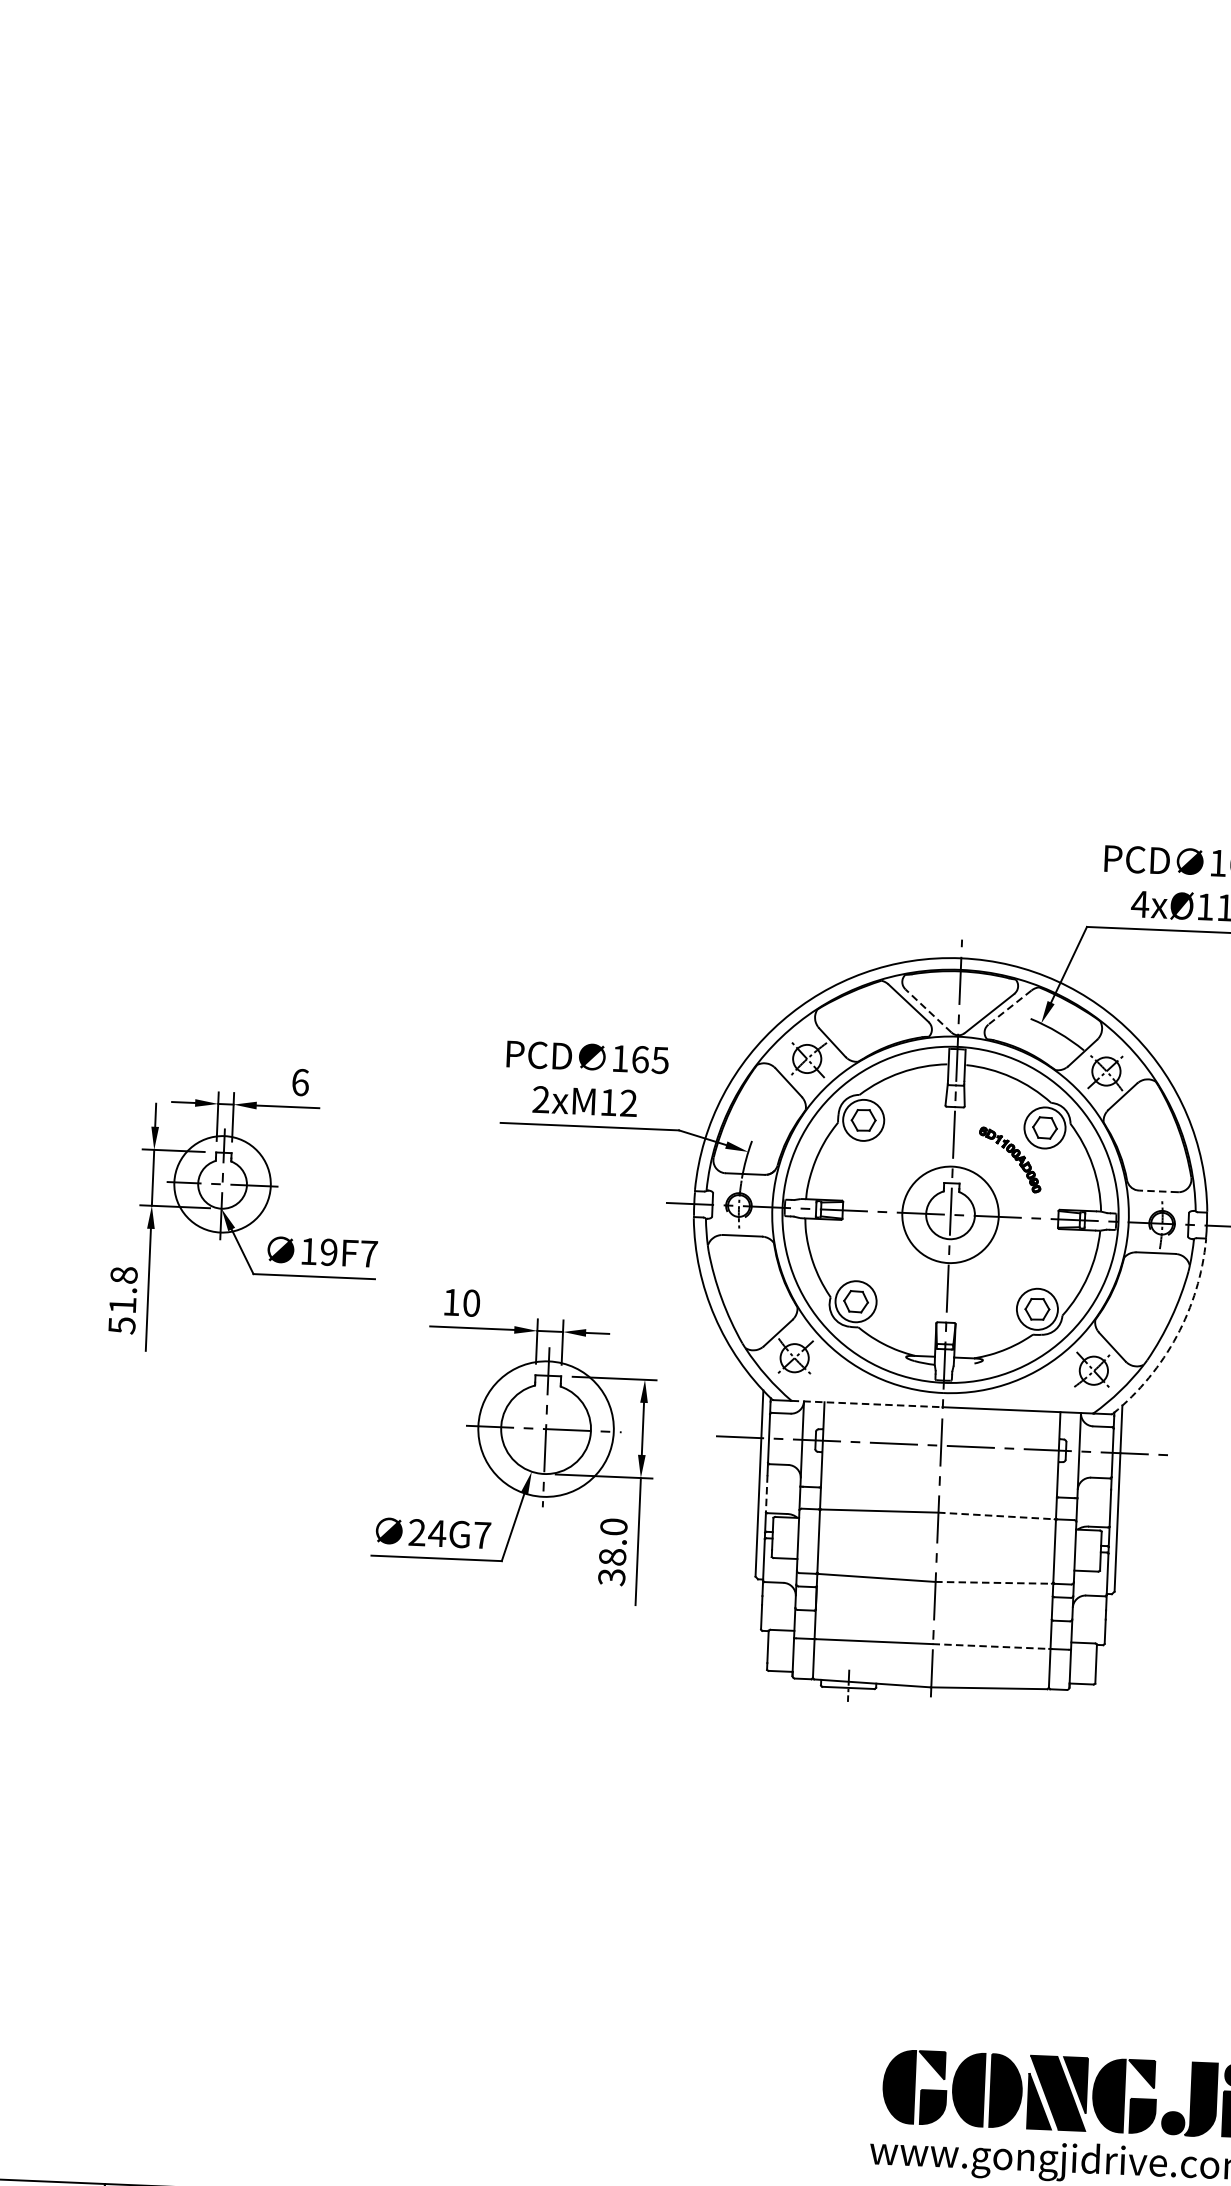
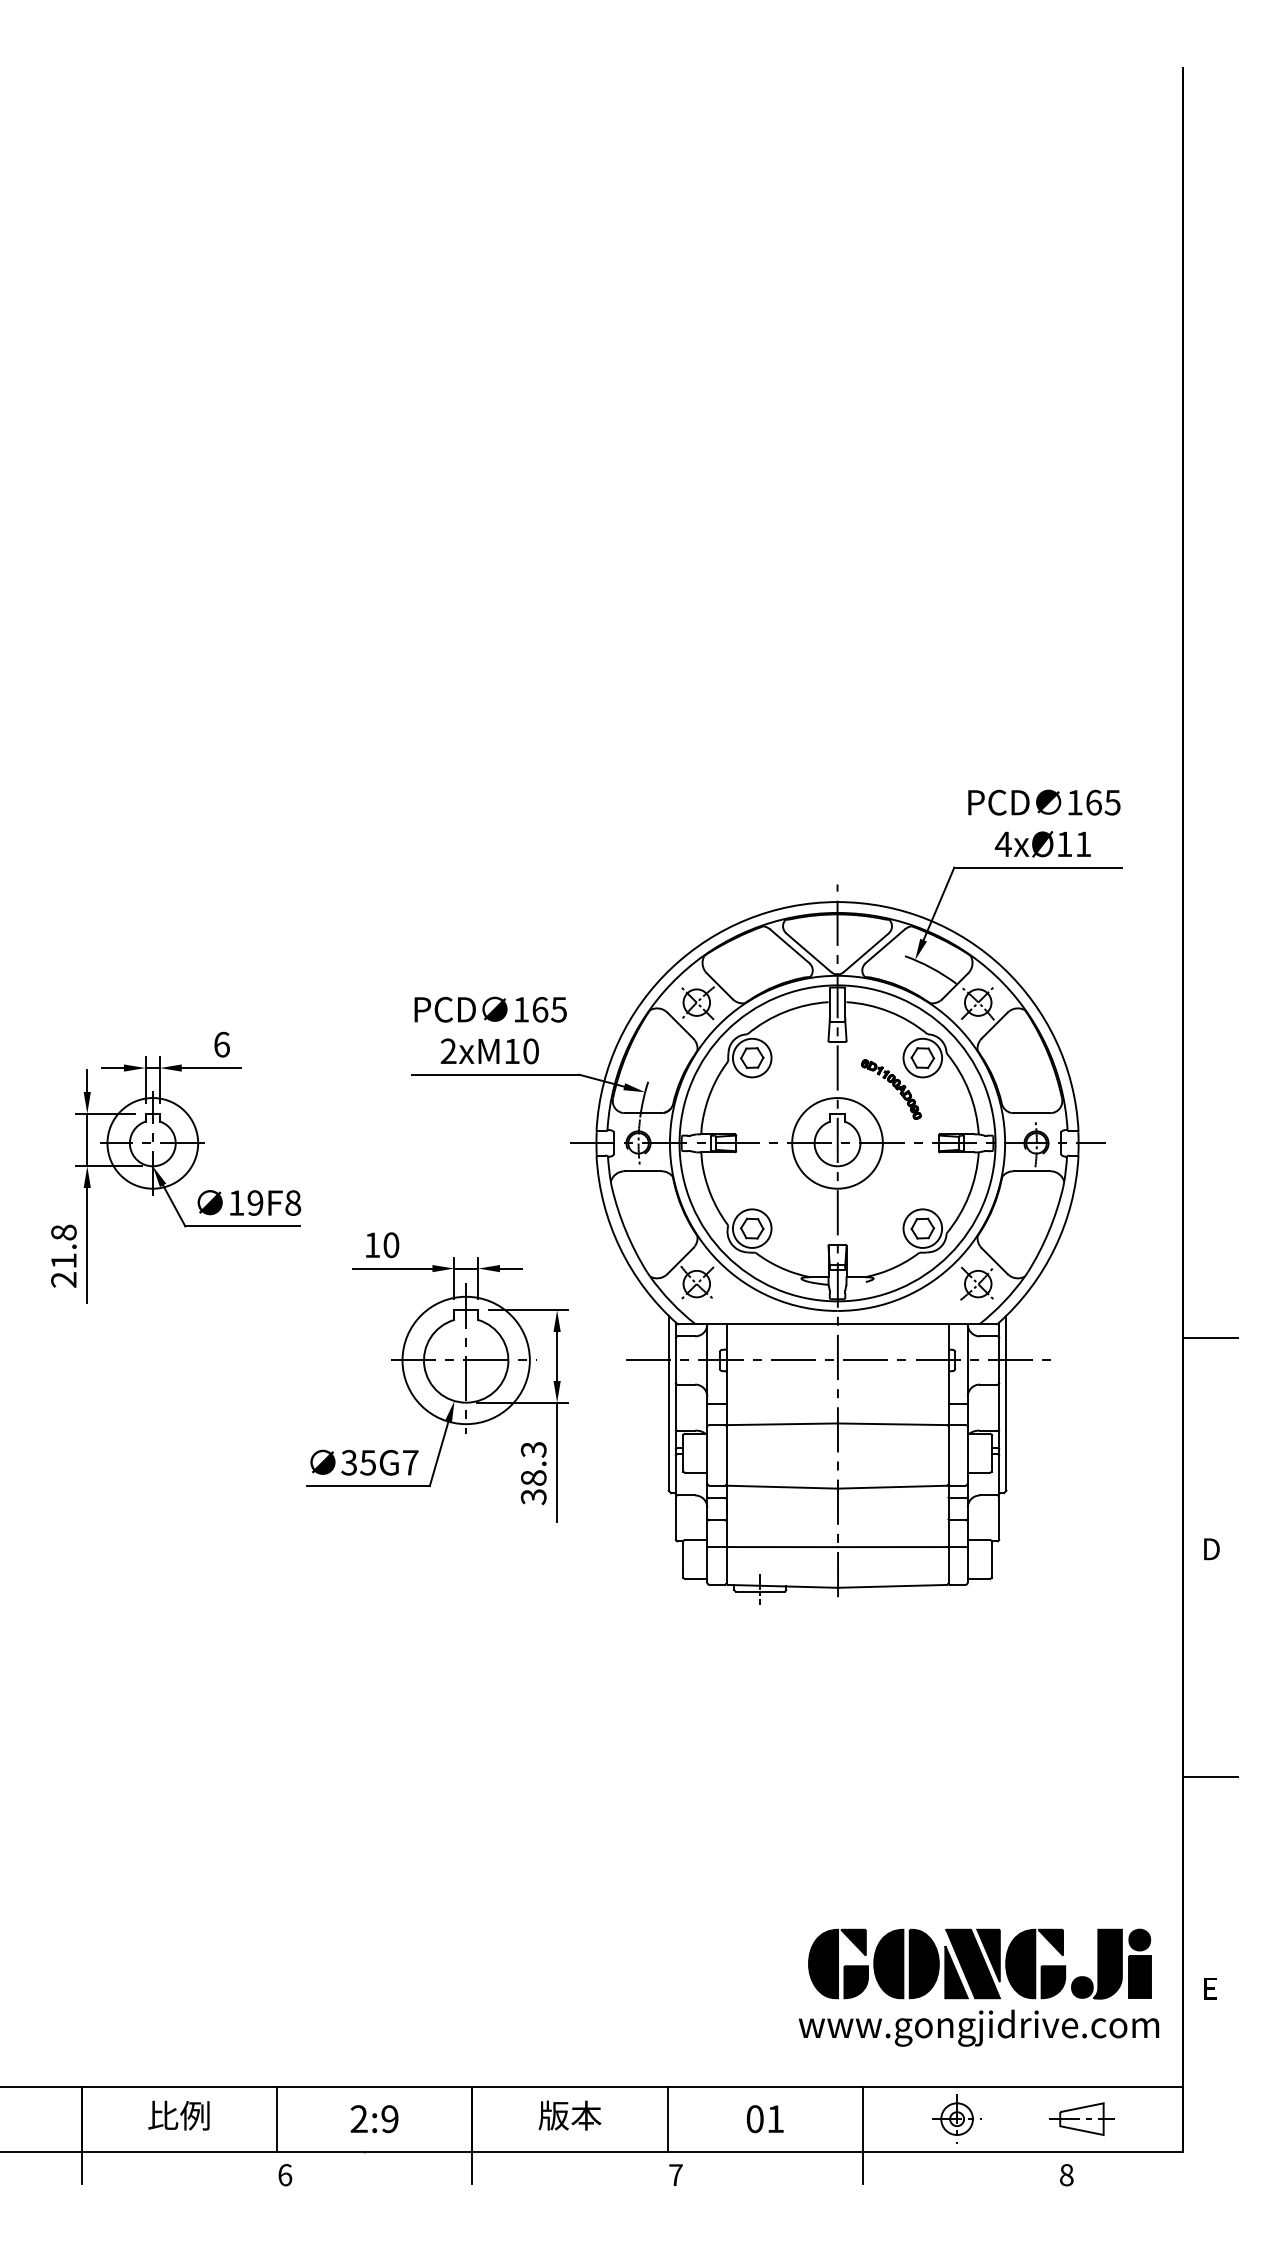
line: (1010, 1007) -> (885, 946), dashed -> solid
line: (928, 1010) -> (808, 952), dashed -> solid
text: (628, 1103) -> (530, 1051), 2xM12 -> 2xM10
line: (1158, 1191) -> (1031, 1113), dashed -> solid
text: (369, 1253) -> (293, 1202), 19F7 -> 19F8
text: (121, 1326) -> (63, 1280), 51.8 -> 21.8
arc: (1176, 1336) -> (1054, 1248), dashed -> solid
line: (866, 1404) -> (766, 1324), dashed -> solid
line: (766, 1494) -> (675, 1413), dashed -> solid
line: (996, 1516) -> (892, 1424), dashed -> solid
text: (613, 1526) -> (533, 1449), 38.0 -> 38.3
text: (427, 1532) -> (358, 1462), 24G7 -> 35G7
line: (993, 1583) -> (892, 1487), dashed -> solid
line: (990, 1646) -> (892, 1547), dashed -> solid

